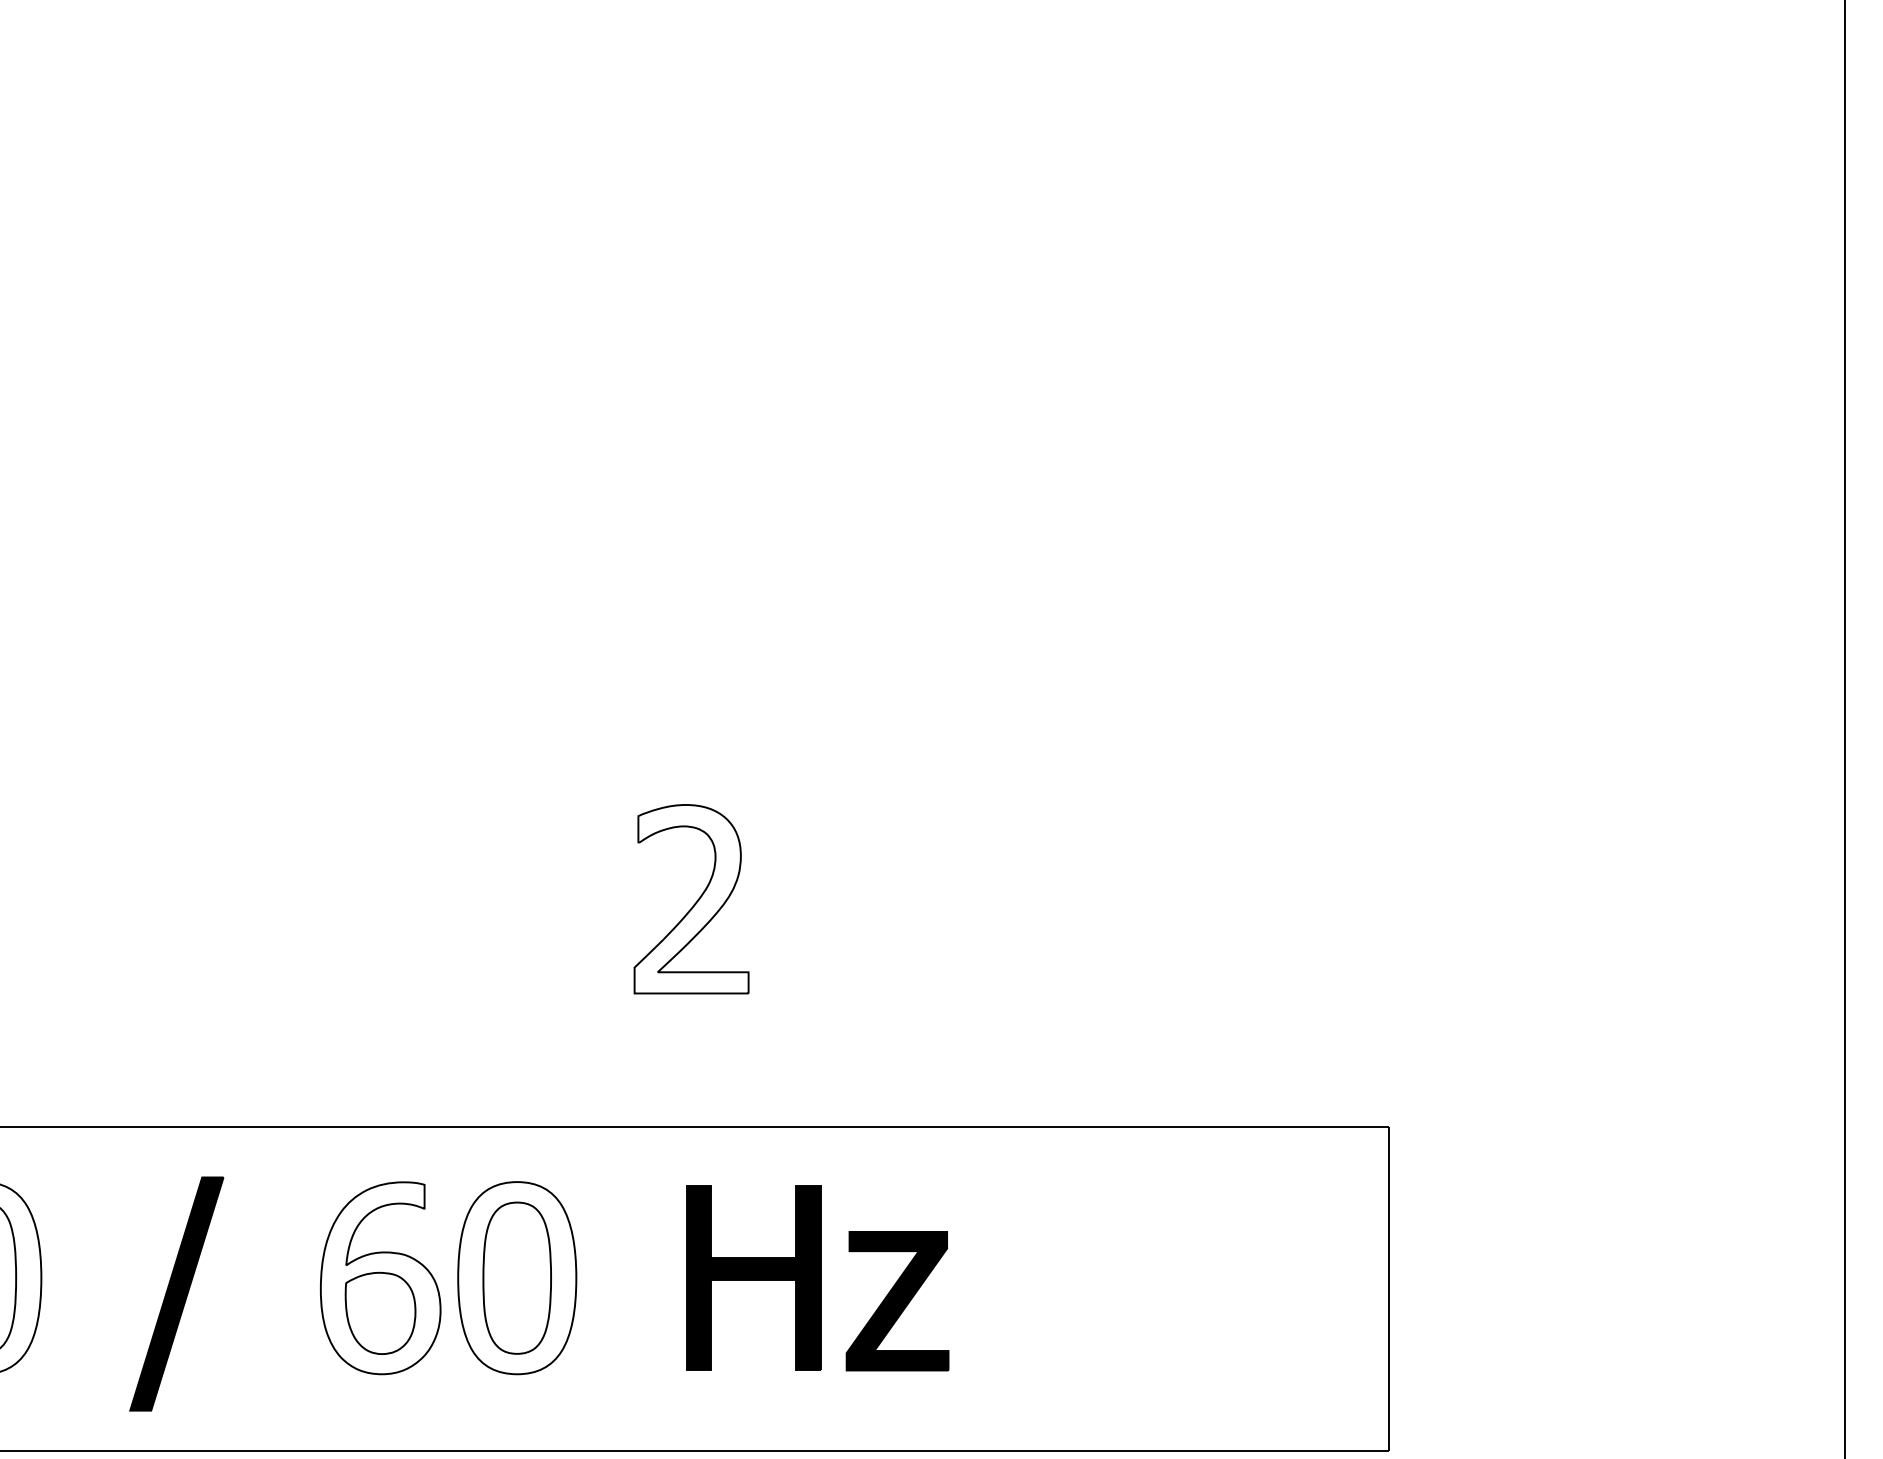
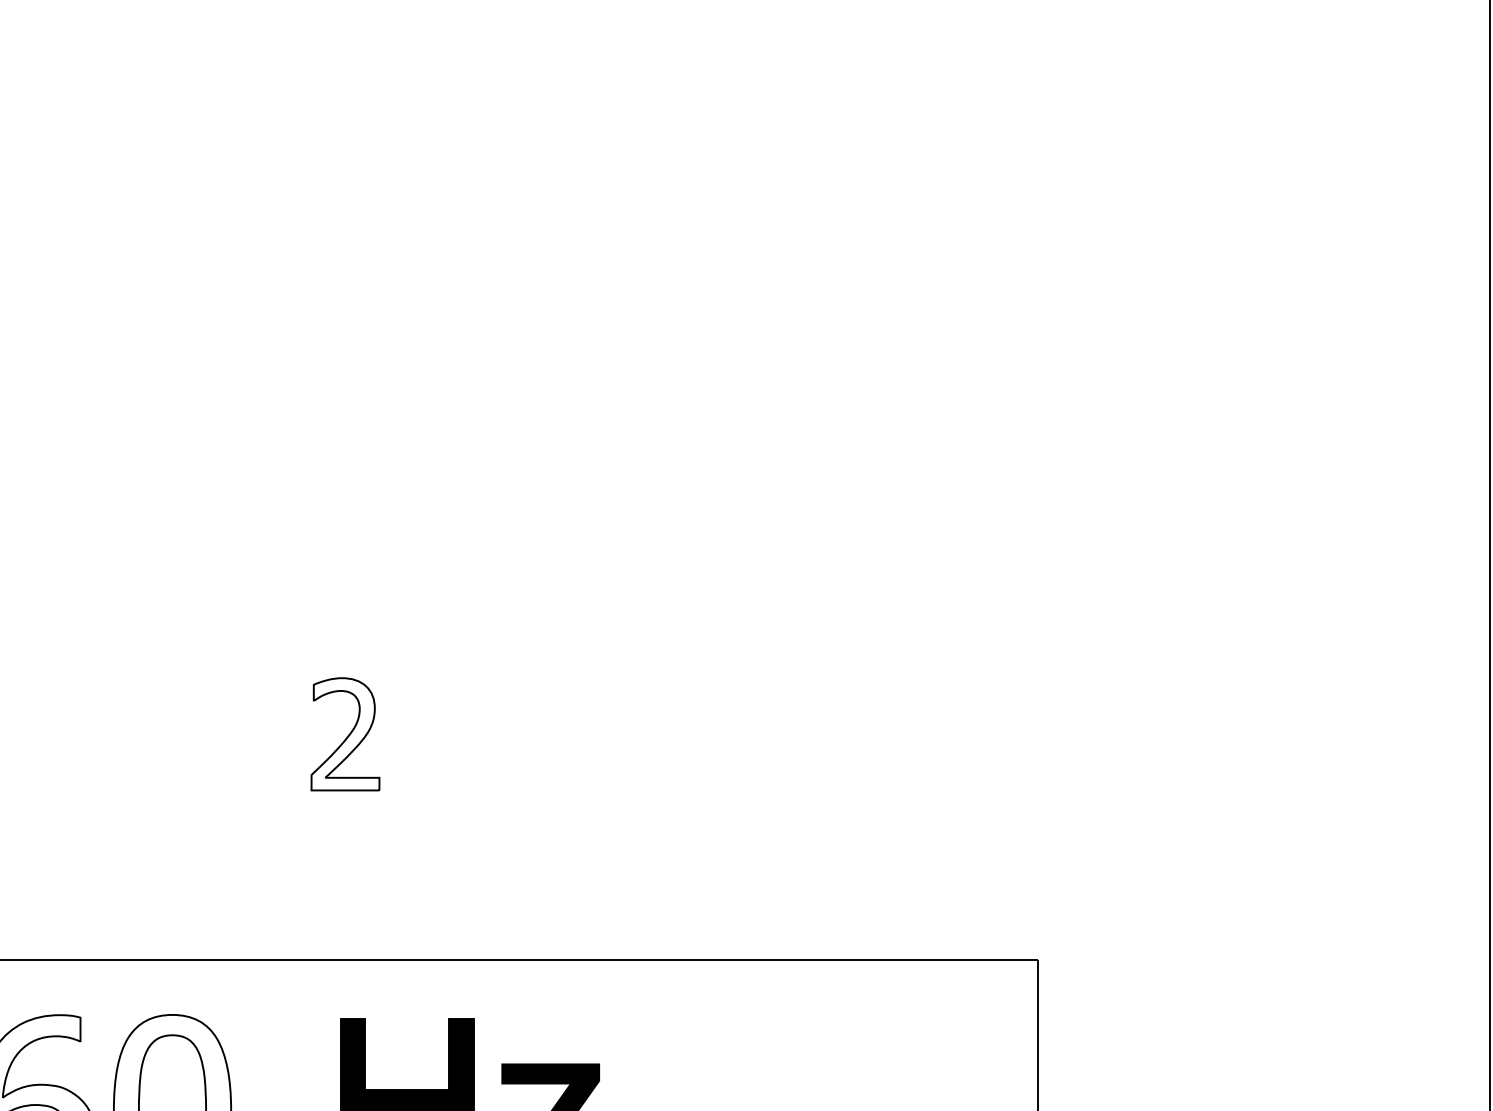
part: (691, 899) -> (345, 734), size x0.6

